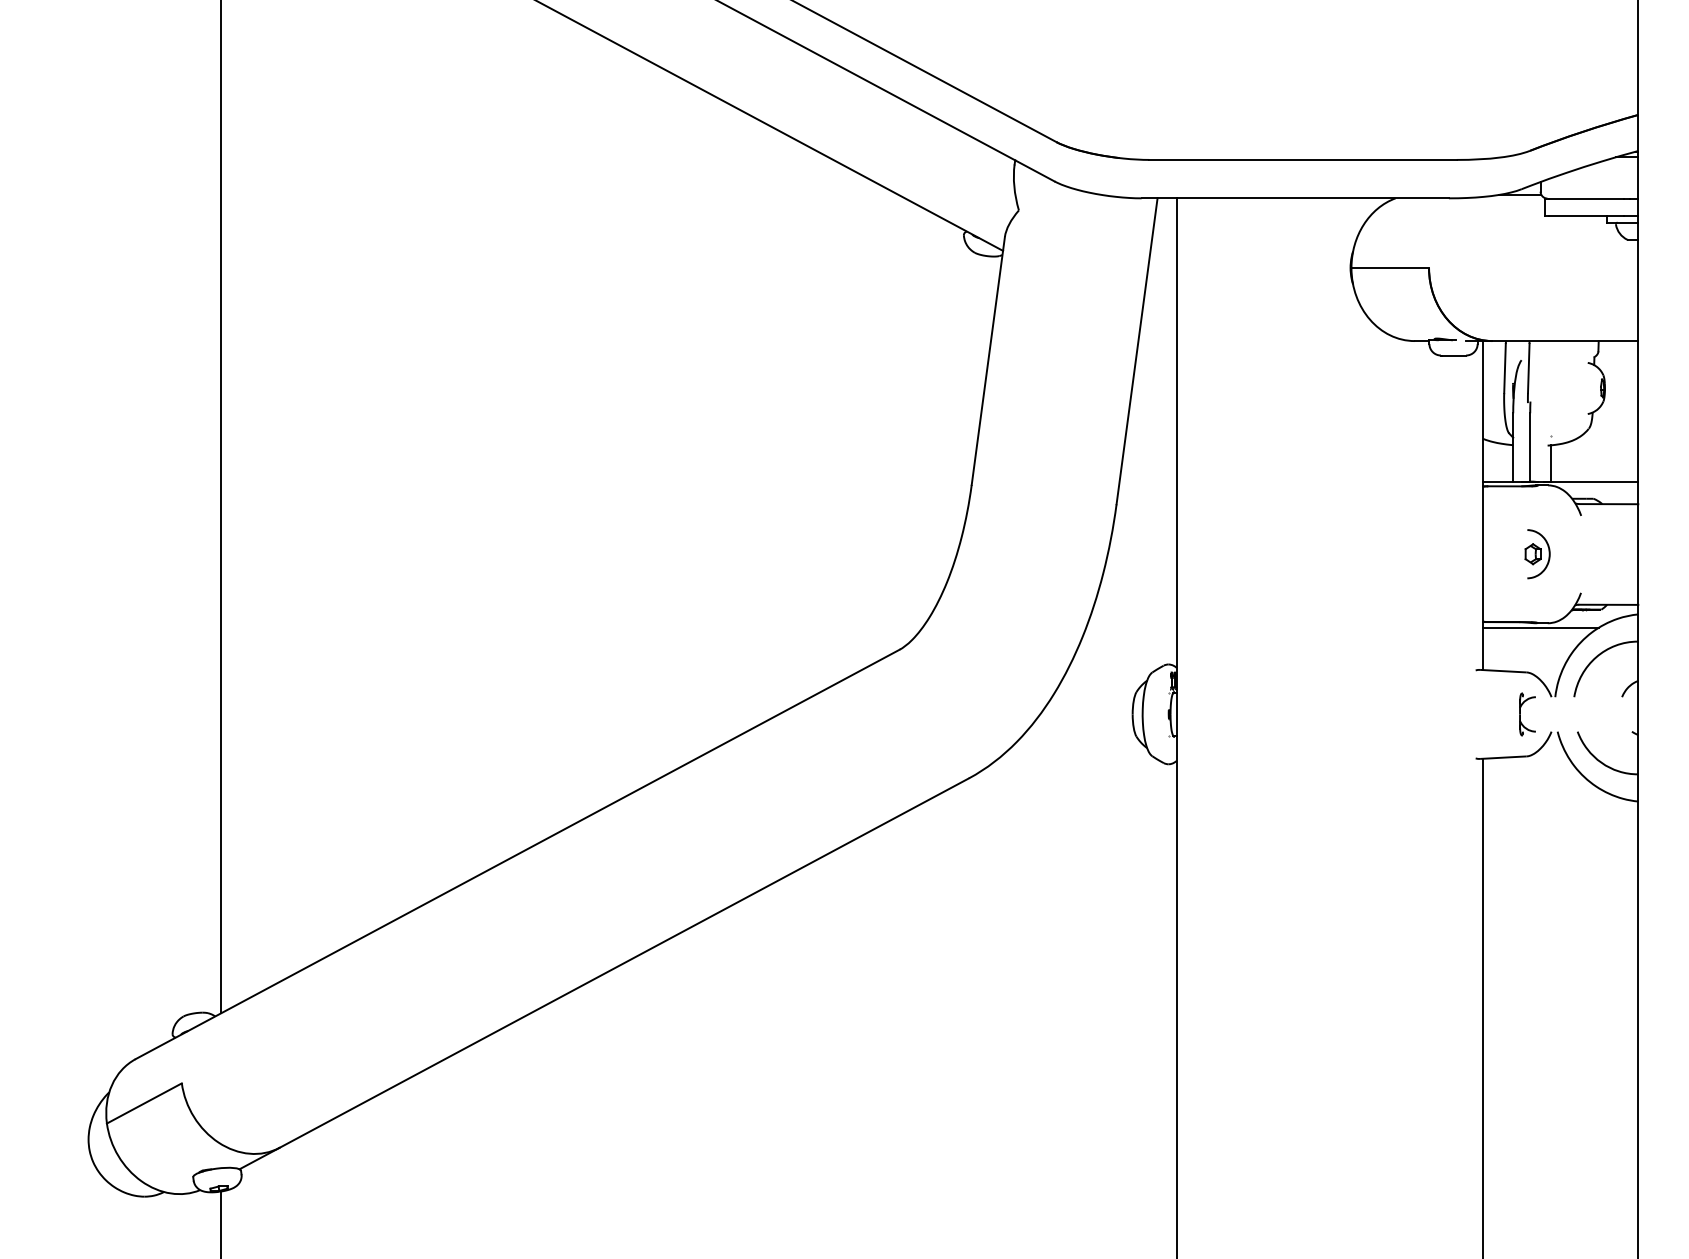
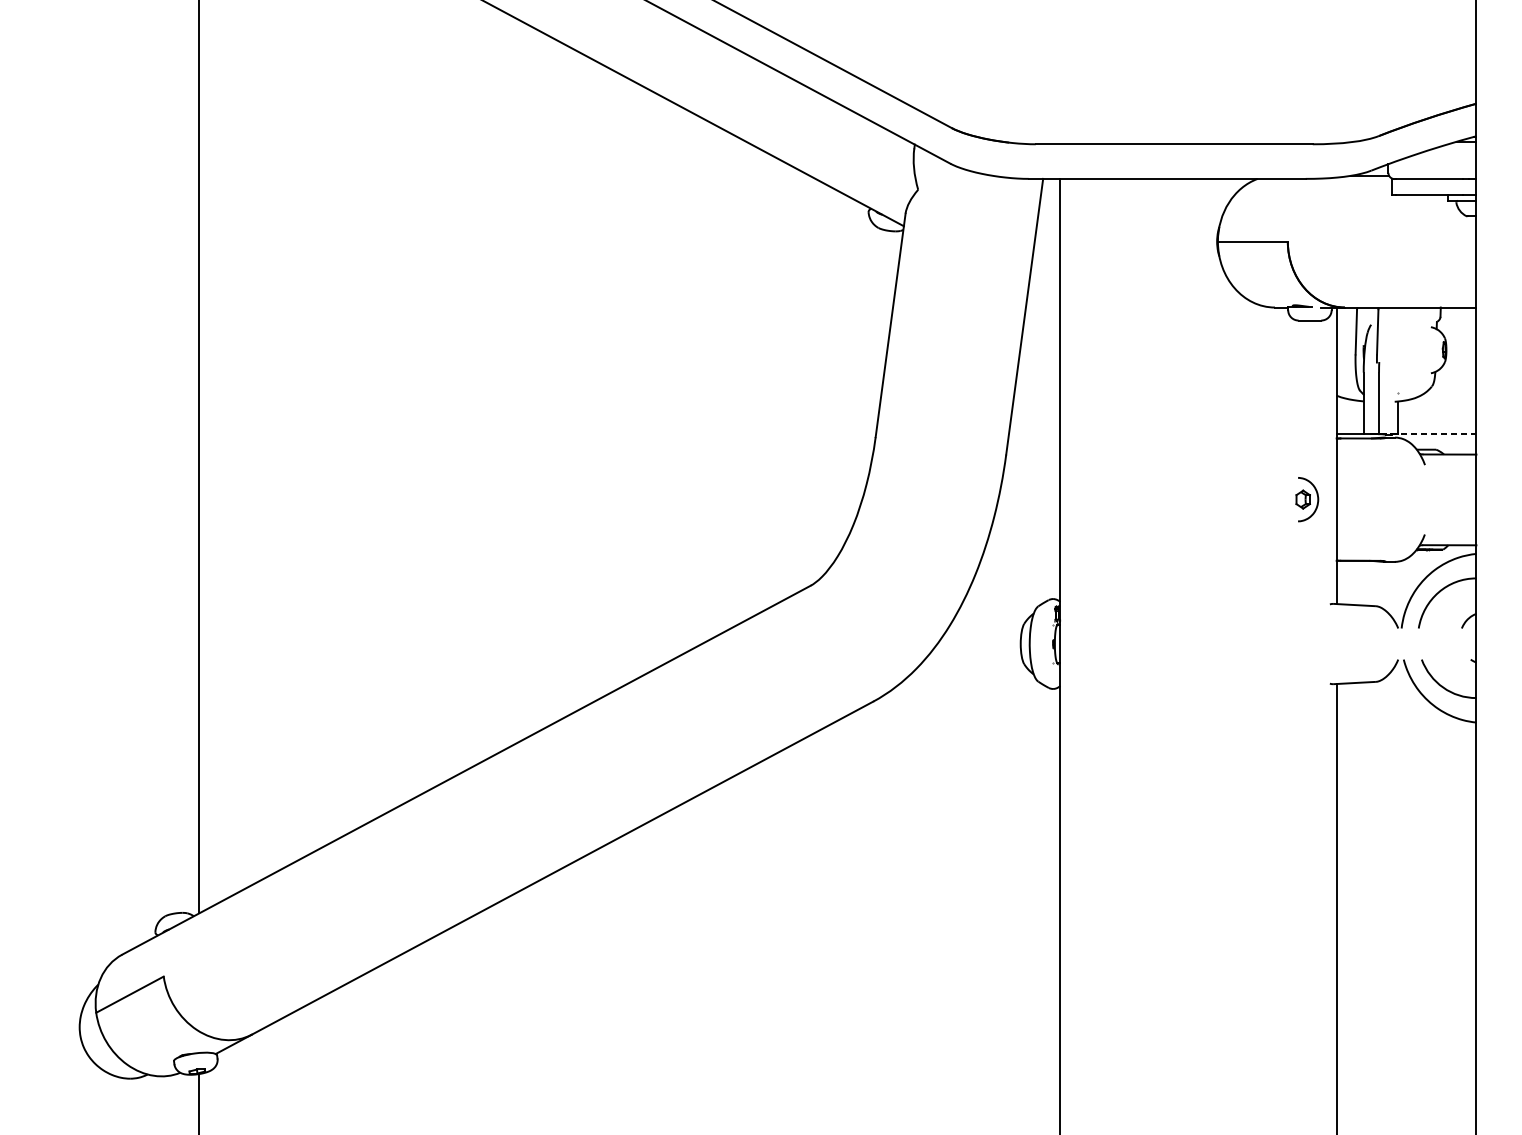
line: (1591, 481) -> (1434, 434), solid -> dashed
part: (1537, 554) -> (1307, 499), moved
line: (1540, 627) -> (1388, 565), removed
part: (1520, 714) -> (1370, 644), removed

